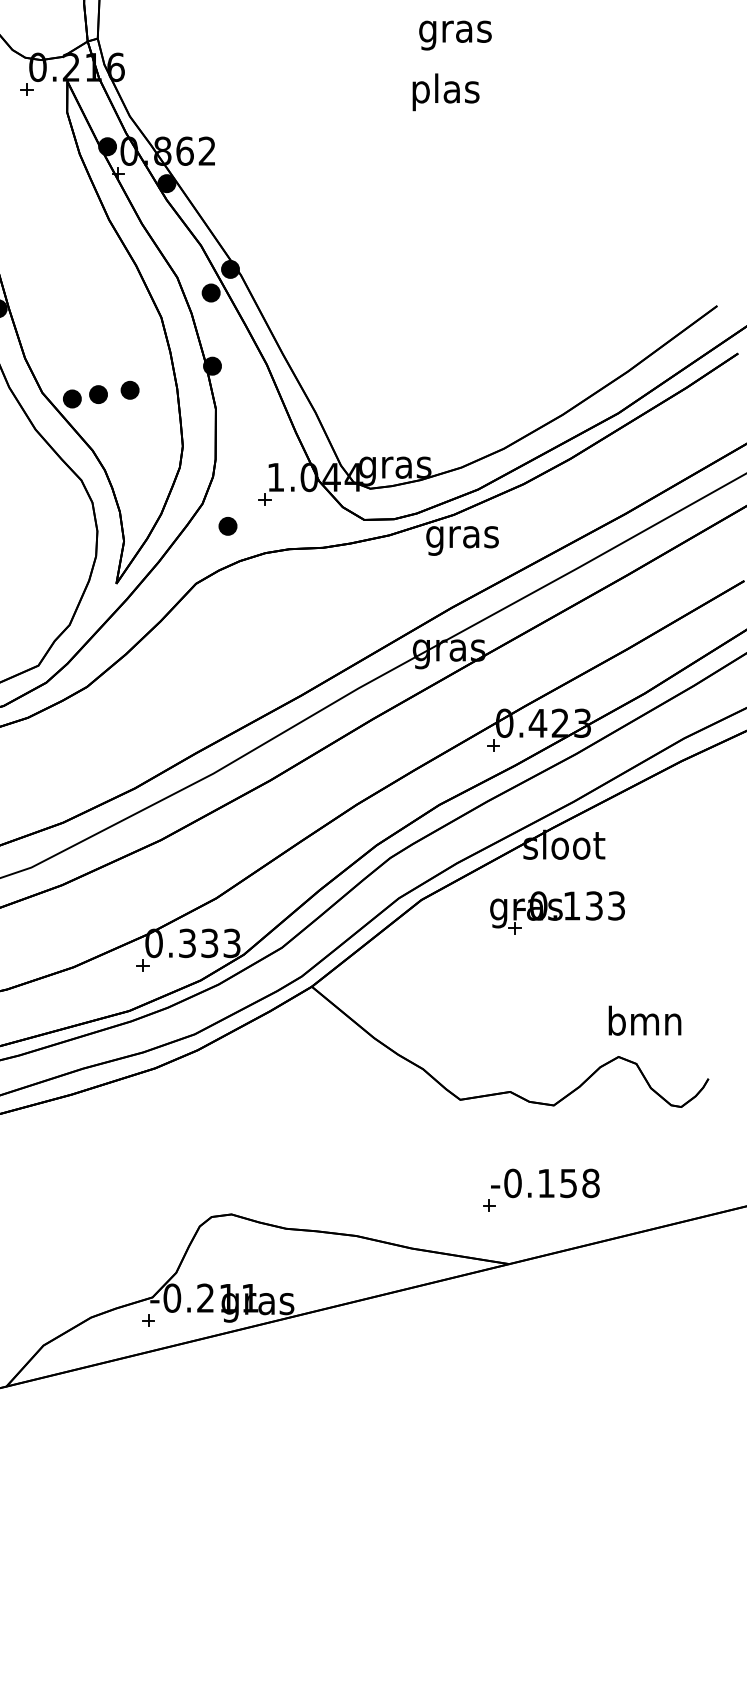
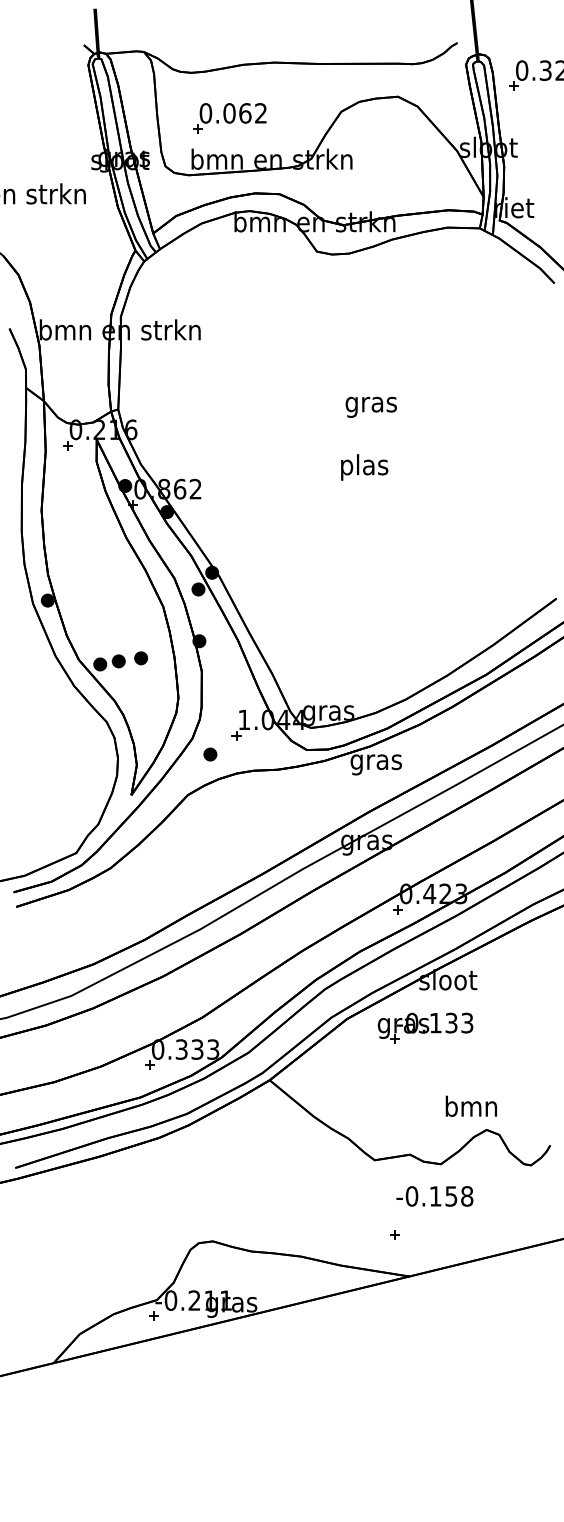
text: (445, 92) -> (364, 467), moved
part: (557, 912) -> (425, 1027), moved
text: (643, 1019) -> (470, 1105), moved
text: (544, 1183) -> (434, 1196), moved

